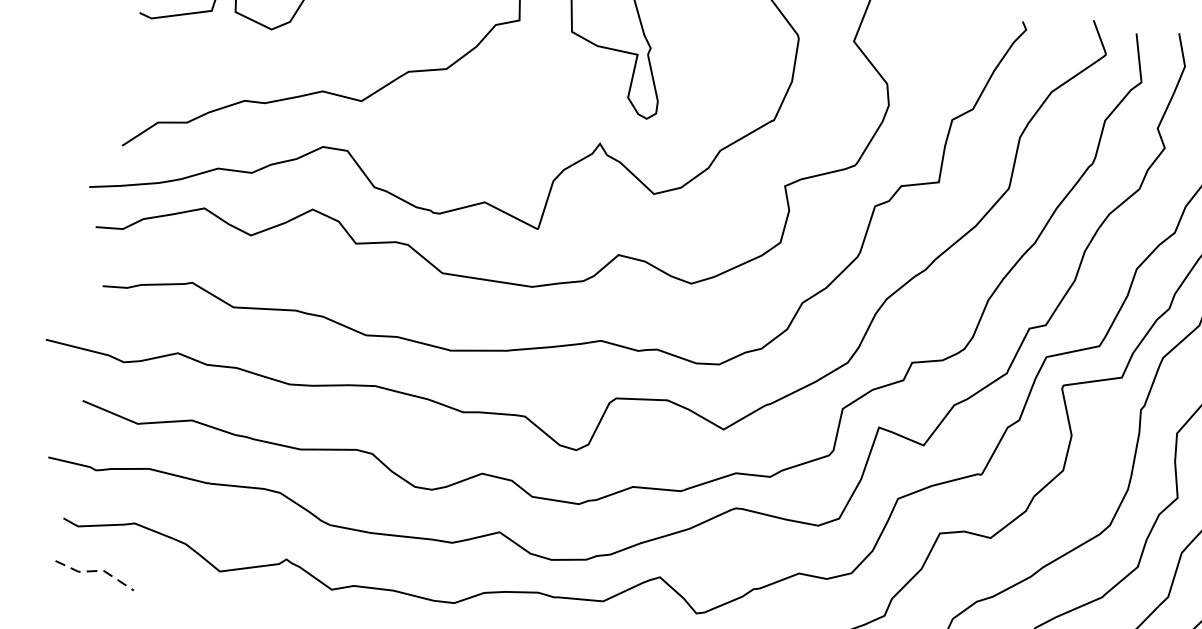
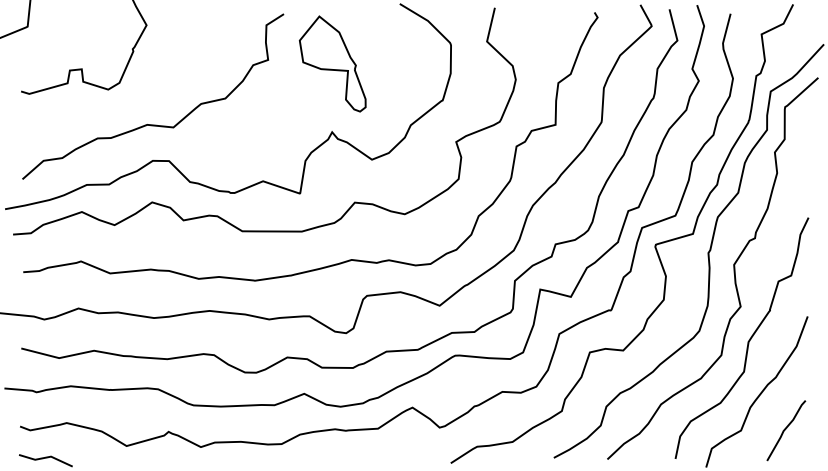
line: (96, 570) -> (46, 457), dashed -> solid

